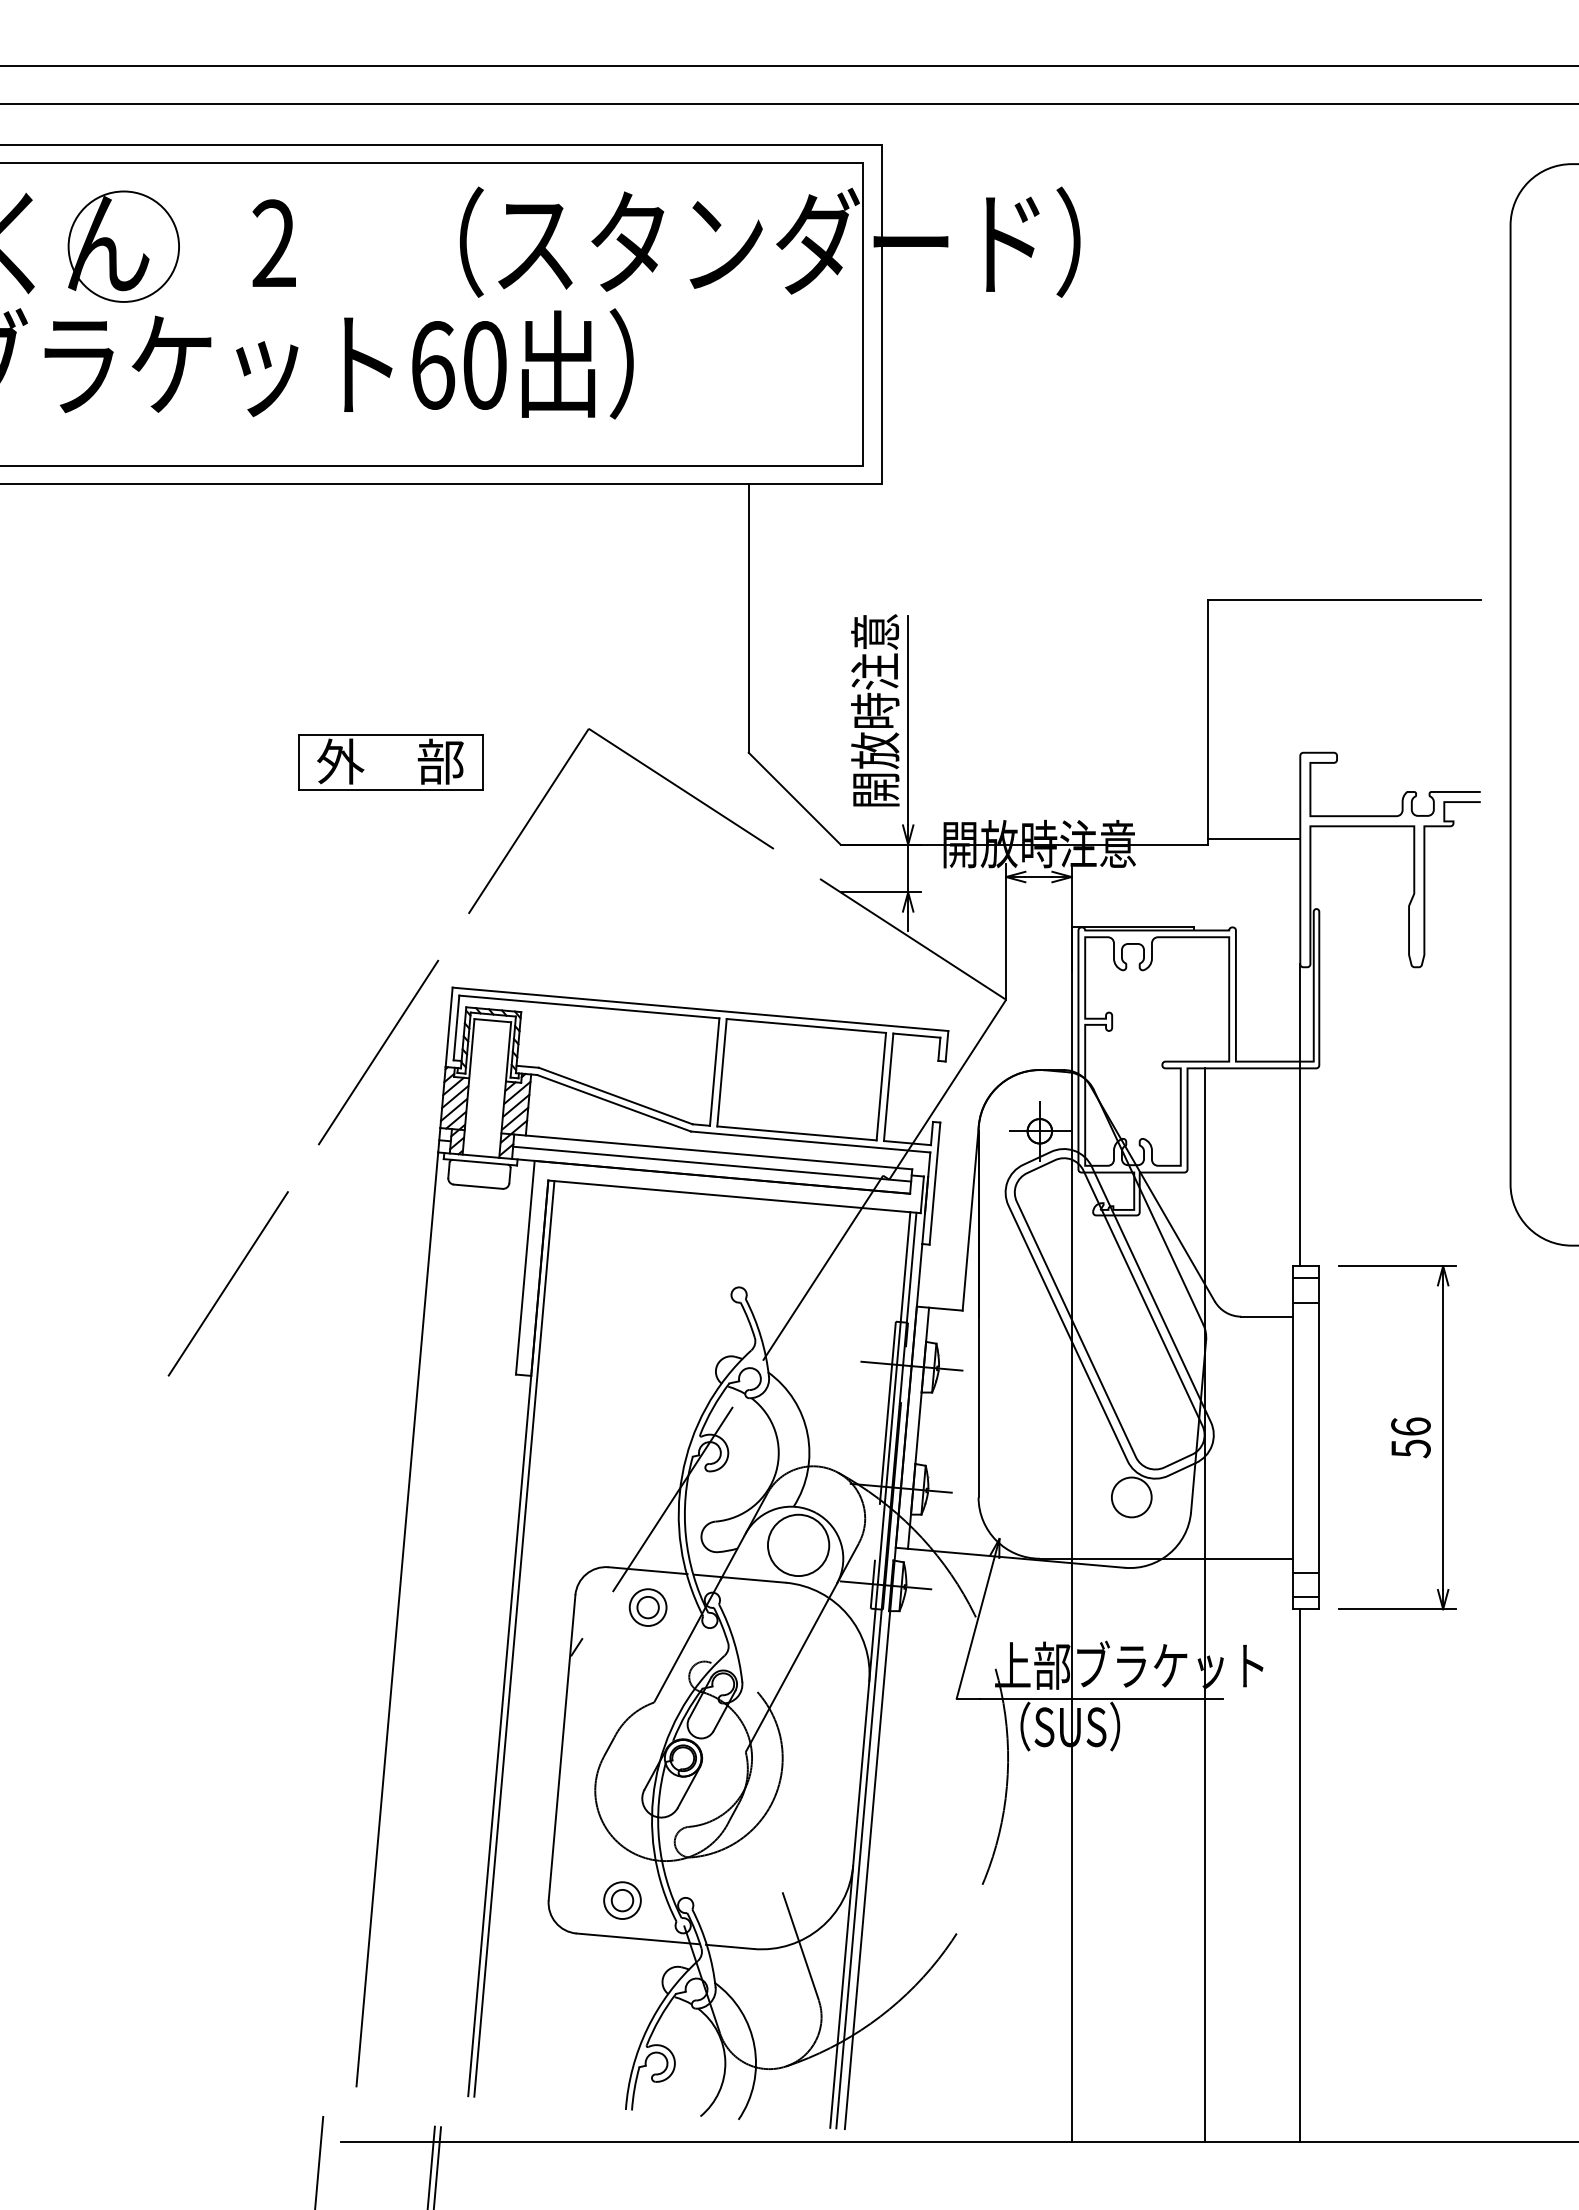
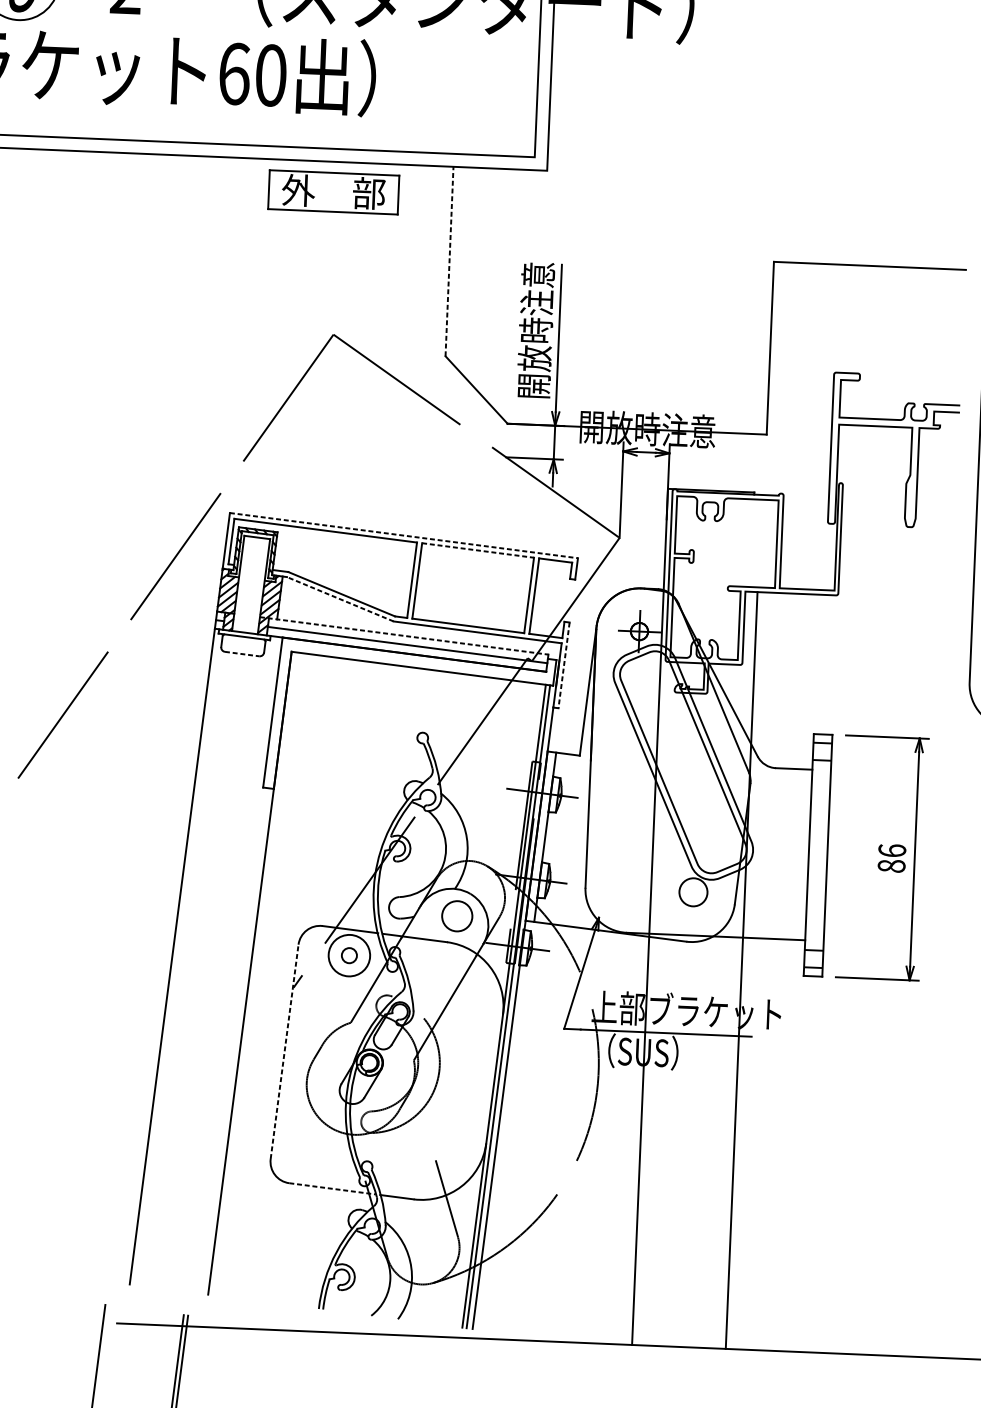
line: (748, 617) -> (449, 260), solid -> dashed
part: (390, 762) -> (333, 192), moved
line: (1254, 838) -> (799, 431), removed
line: (700, 1009) -> (403, 535), solid -> dashed
line: (806, 1025) -> (478, 550), solid -> dashed
line: (614, 1103) -> (340, 599), solid -> dashed
line: (1300, 1115) -> (823, 628), removed
line: (707, 1151) -> (404, 636), solid -> dashed
line: (934, 1184) -> (563, 665), solid -> dashed
line: (478, 1186) -> (242, 653), solid -> dashed
text: (1410, 1448) -> (891, 866), 56 -> 86
circle: (798, 1545) -> (457, 916), size x0.7
circle: (647, 1607) -> (348, 955), size x1.6
line: (514, 1638) -> (254, 973), removed
line: (562, 1747) -> (284, 1051), solid -> dashed
line: (1300, 1875) -> (801, 1163), removed
part: (622, 1900) -> (322, 1161), removed
line: (637, 1938) -> (332, 1188), solid -> dashed

